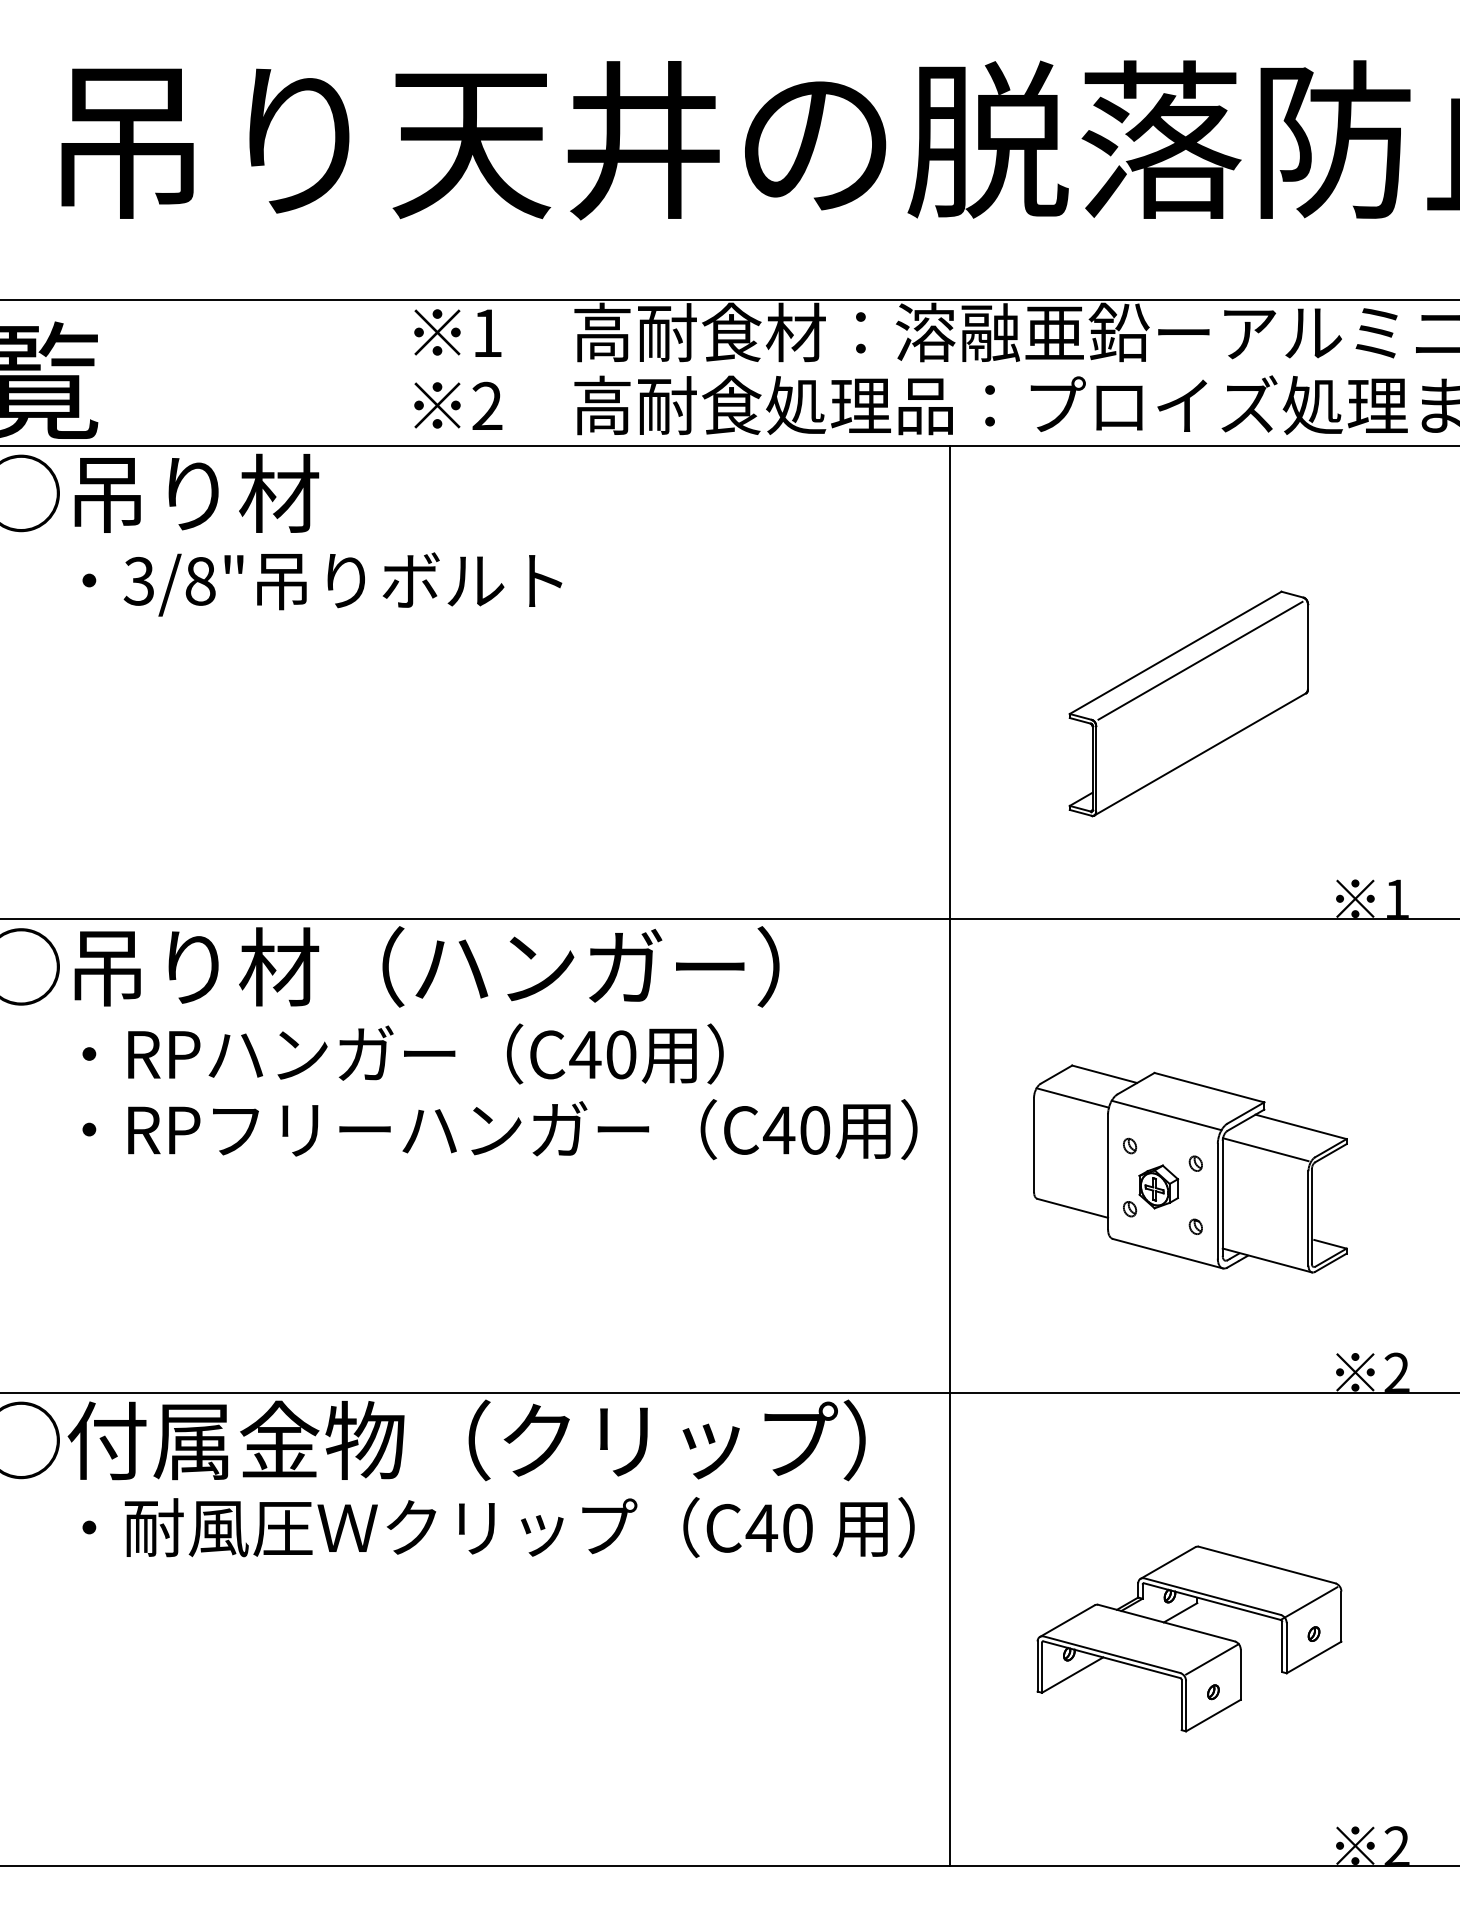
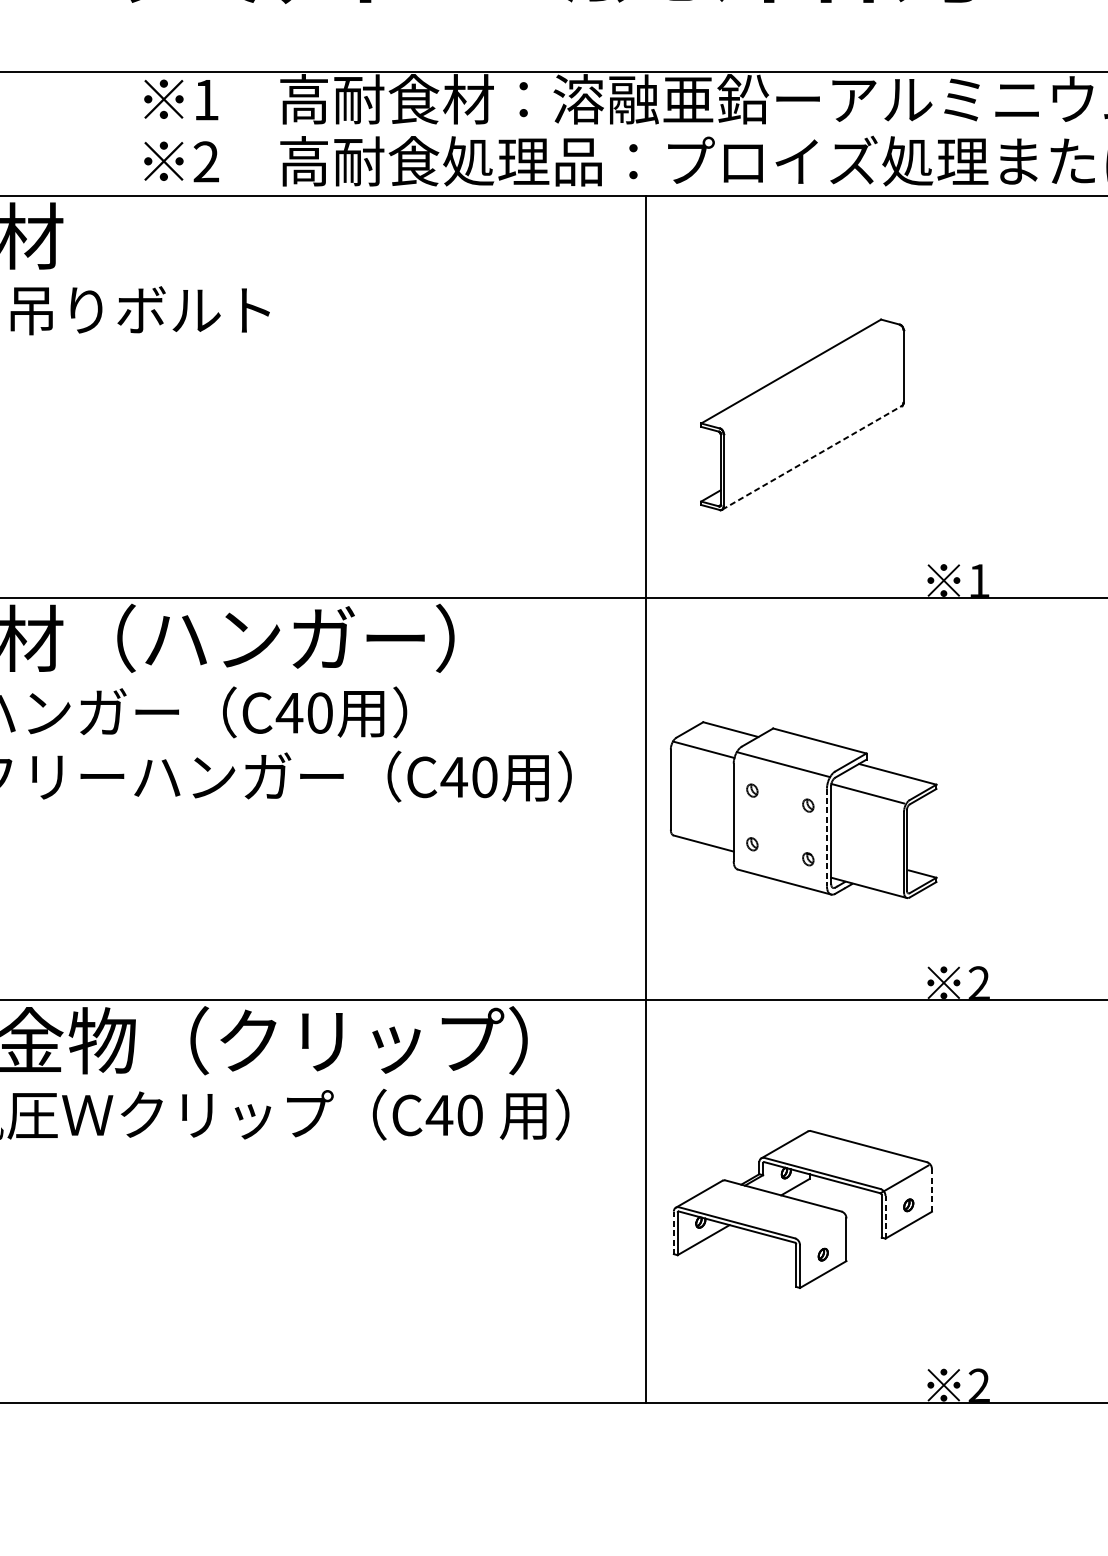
line: (1200, 660) -> (812, 378), removed
line: (1200, 754) -> (812, 457), solid -> dashed
line: (949, 1155) -> (645, 798), moved
part: (1158, 1186) -> (776, 824), removed
line: (1217, 1201) -> (826, 837), solid -> dashed
line: (1341, 1616) -> (932, 1190), solid -> dashed
line: (1286, 1647) -> (885, 1216), solid -> dashed
line: (1212, 1659) -> (822, 1226), removed
line: (1037, 1666) -> (673, 1232), solid -> dashed

